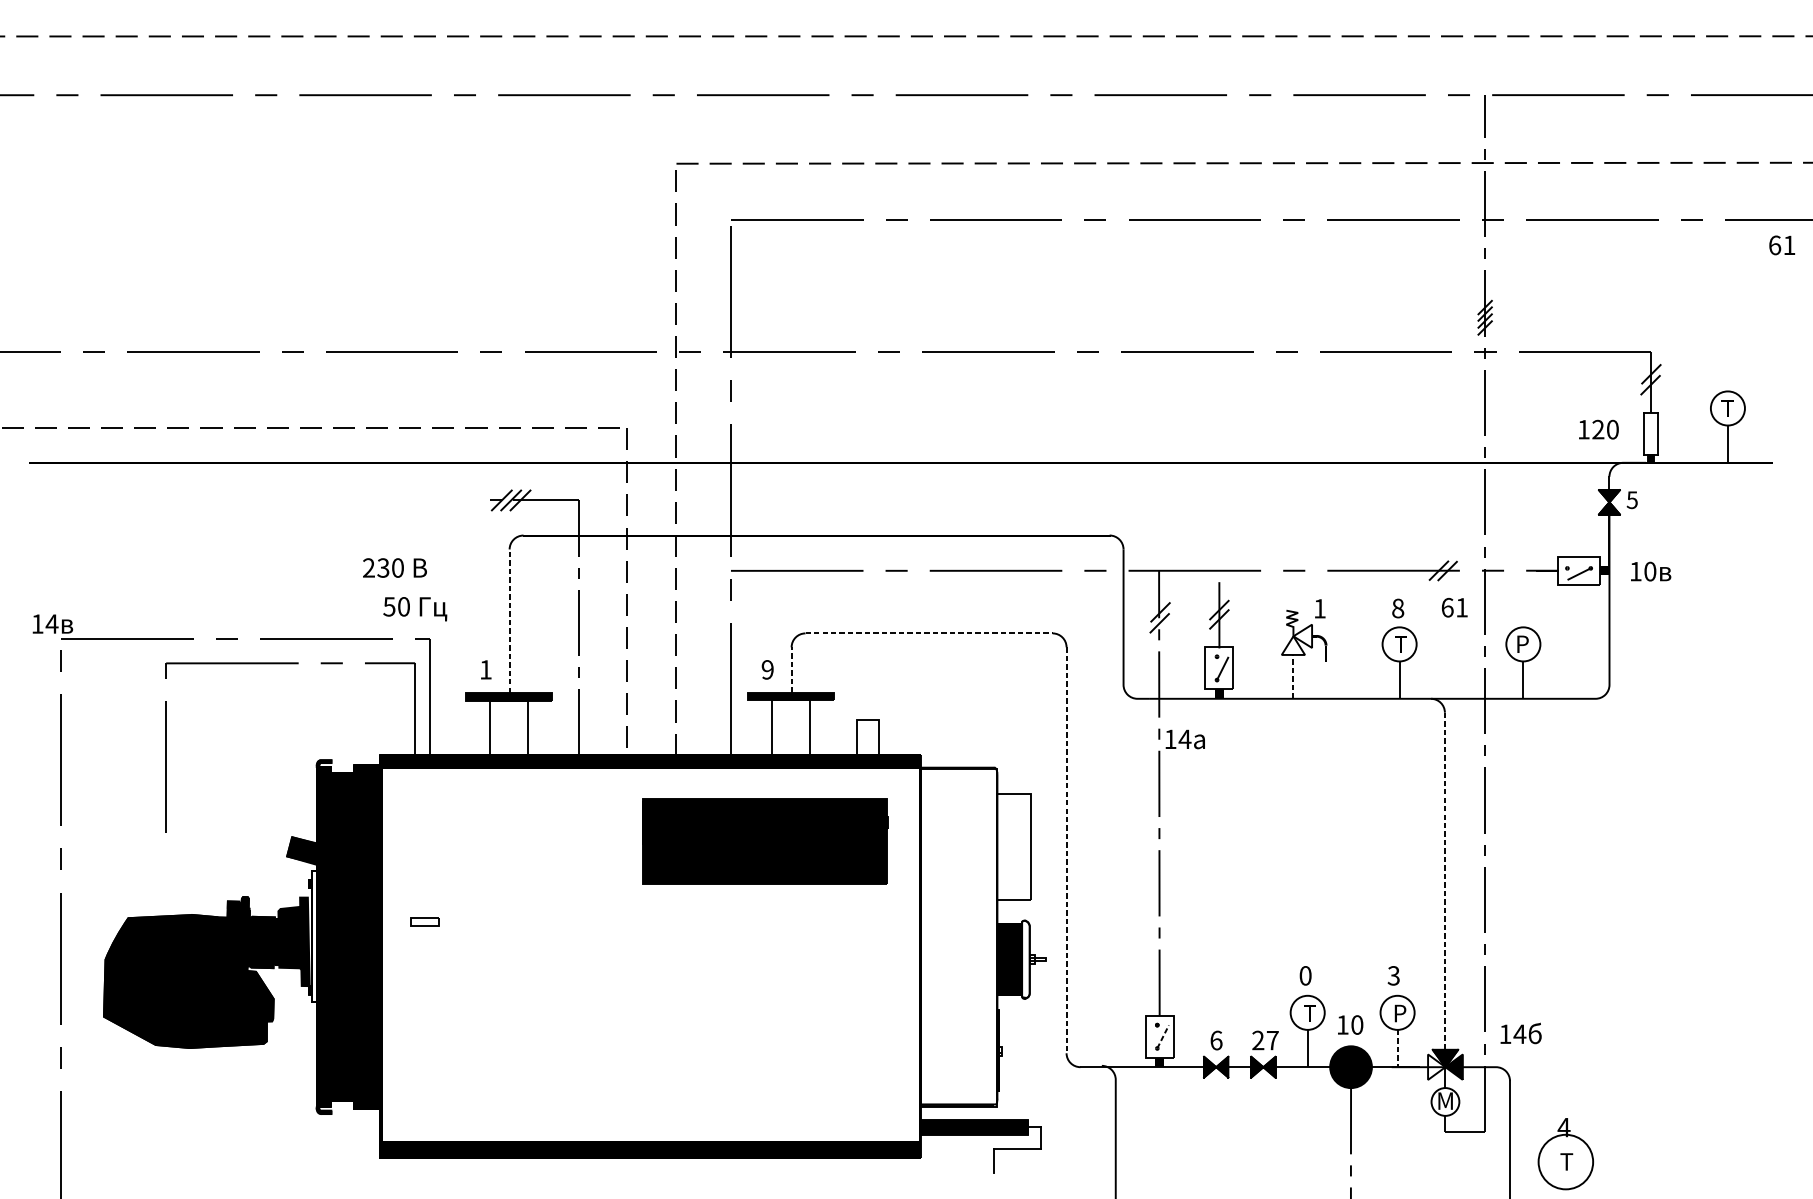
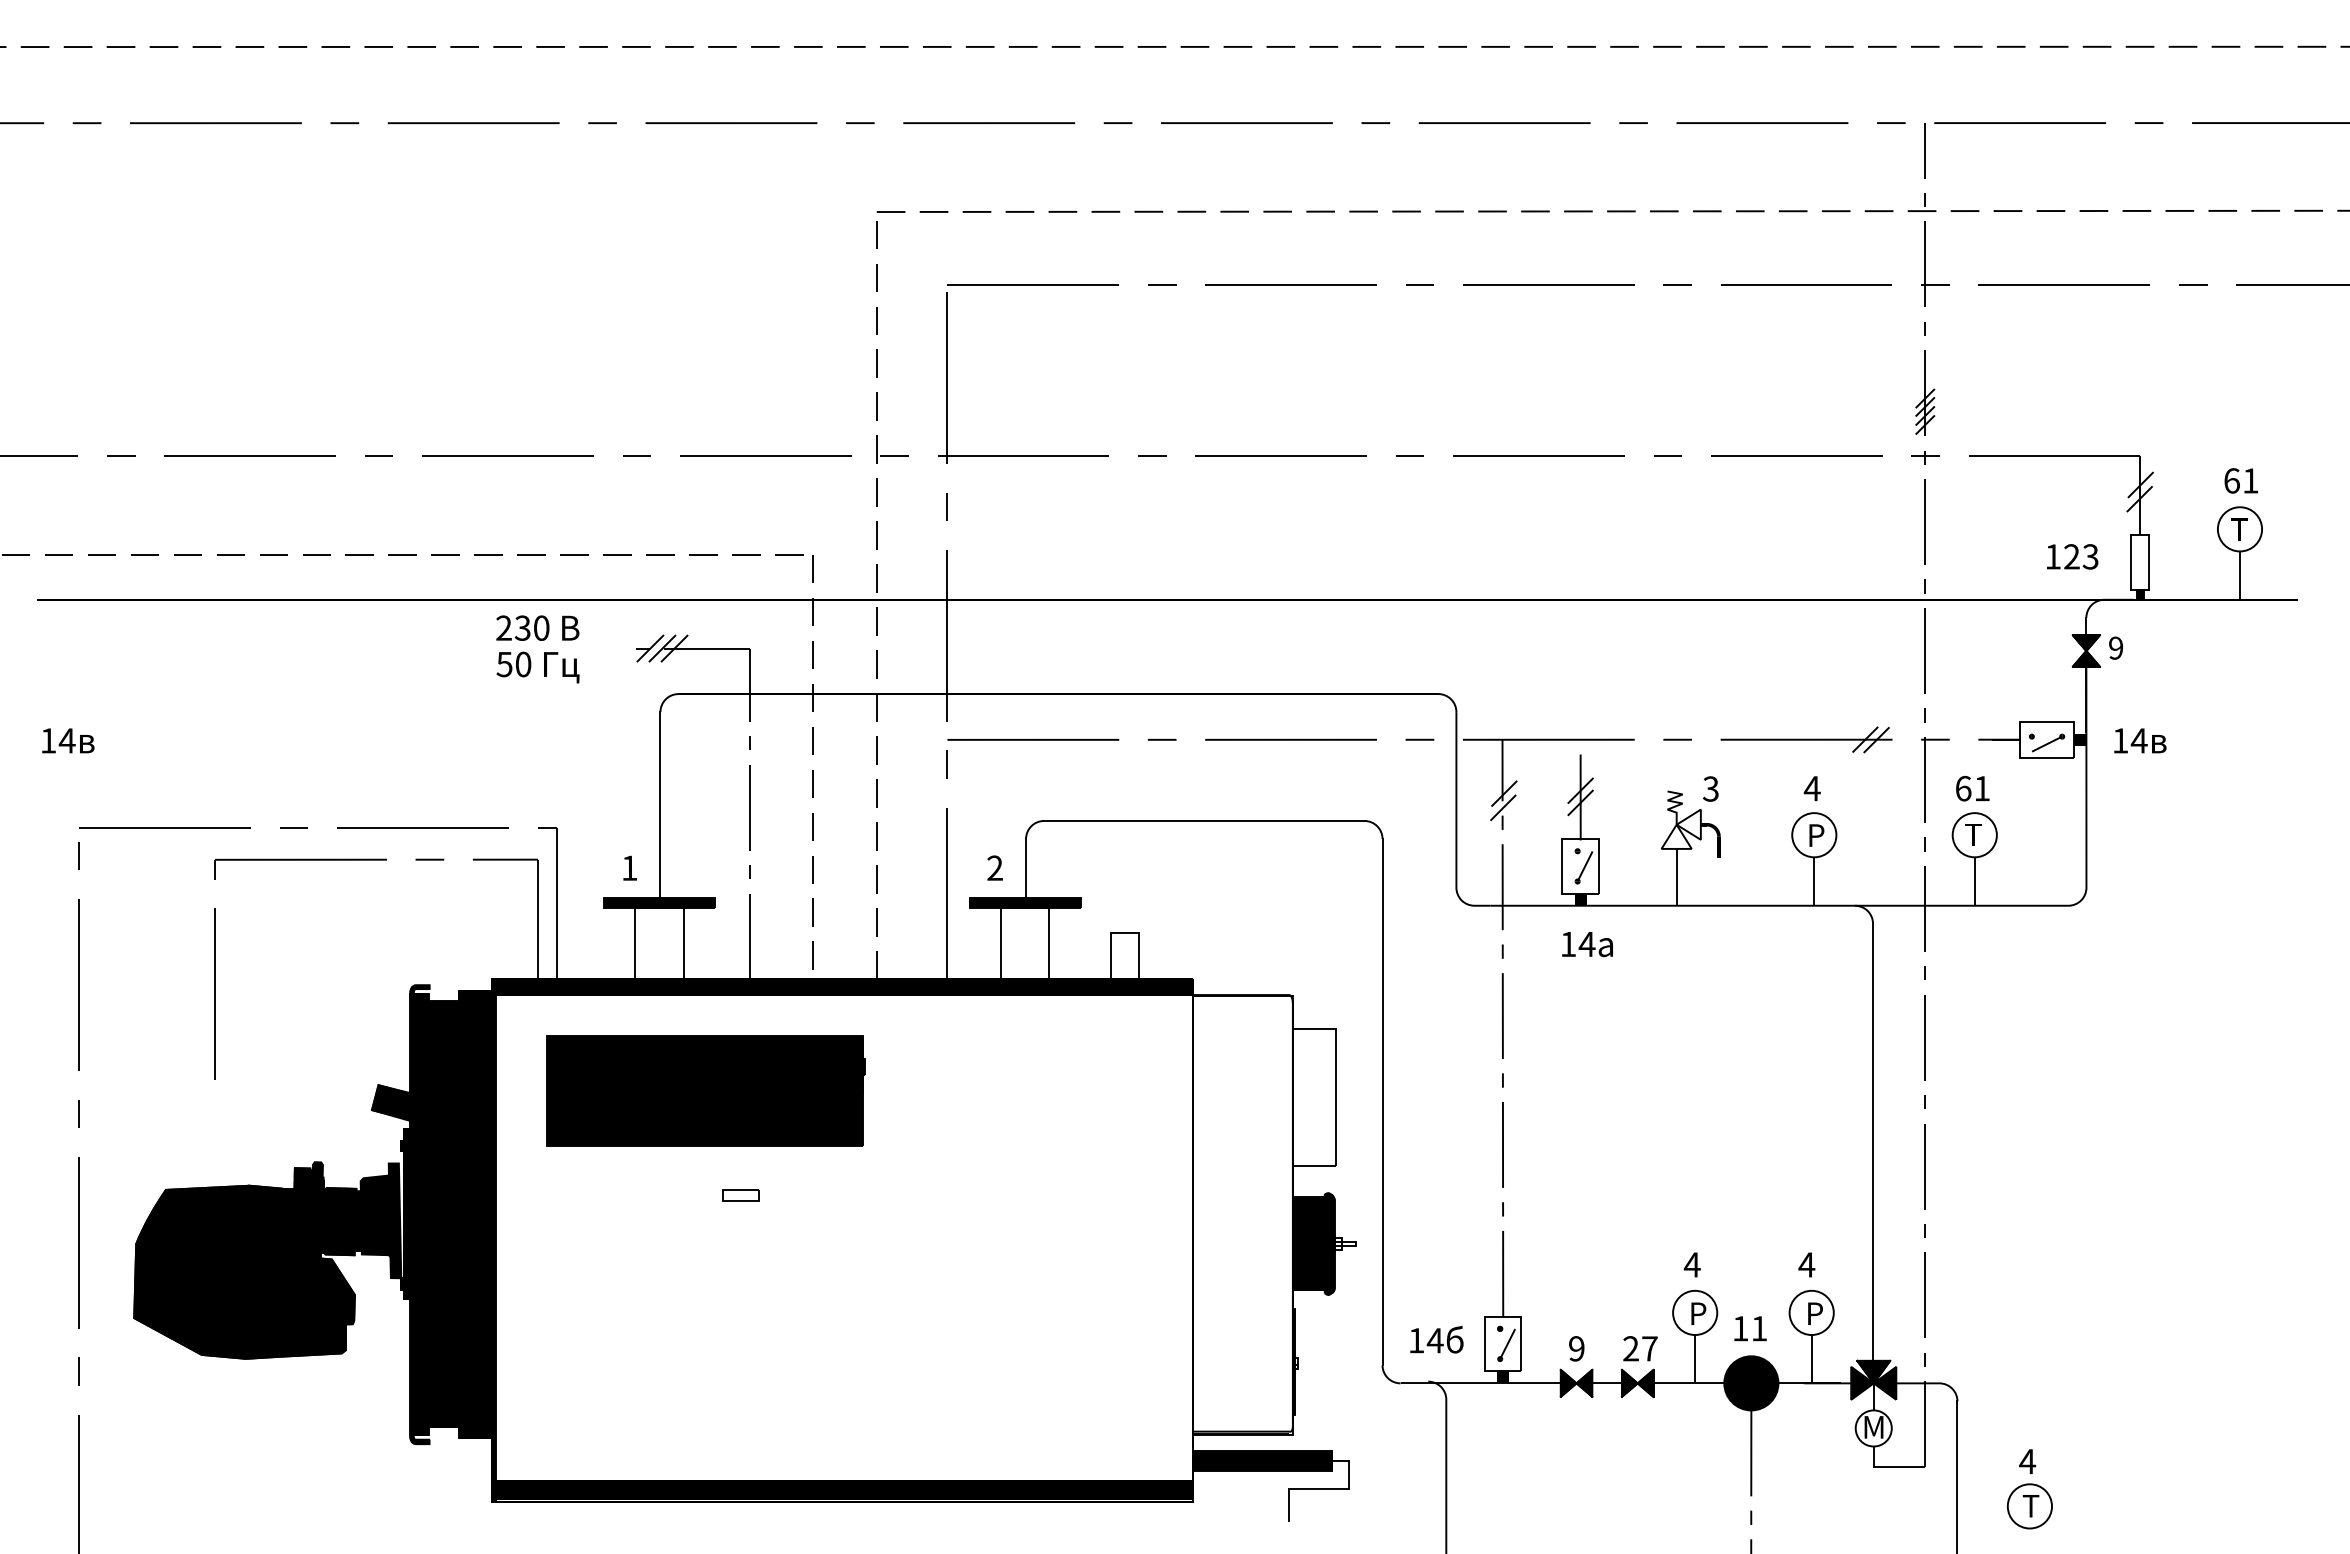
text: (1781, 245) -> (2240, 480), moved
text: (1612, 429) -> (2090, 556), 120 -> 123
text: (1631, 499) -> (2115, 647), 5 -> 9
text: (394, 567) -> (537, 627), moved
text: (1649, 571) -> (2138, 740), 10 -> 14
text: (1454, 607) -> (1972, 788), moved
text: (1319, 608) -> (1710, 788), 1 -> 3
text: (1397, 608) -> (1811, 788), 8 -> 4
text: (414, 609) -> (537, 667), moved
line: (509, 620) -> (660, 804), dashed -> solid
text: (53, 623) -> (68, 740), moved
line: (929, 633) -> (1204, 820), dashed -> solid
text: (1522, 643) -> (1973, 834), P -> Т
text: (1401, 644) -> (1816, 835), Т -> P
line: (791, 669) -> (1026, 867), dashed -> solid
text: (767, 670) -> (994, 868), 9 -> 2
line: (1293, 676) -> (1676, 876), dashed -> solid
text: (1185, 739) -> (1587, 944), moved
part: (764, 841) -> (705, 1090), moved
line: (1066, 850) -> (1382, 1102), dashed -> solid
line: (1445, 881) -> (1873, 1142), dashed -> solid
part: (424, 922) -> (740, 1195), moved
fill: (314, 936) -> (407, 1213), added
fill: (1025, 960) -> (1329, 1244), added
text: (1304, 975) -> (1691, 1264), 0 -> 4
text: (1393, 975) -> (1806, 1264), 3 -> 4
text: (1310, 1013) -> (1698, 1313), Т -> P
text: (1357, 1024) -> (1759, 1328), 10 -> 11
text: (1520, 1033) -> (1436, 1339), moved
line: (1162, 1037) -> (1507, 1344), dashed -> solid
text: (1216, 1040) -> (1576, 1348), 6 -> 9
line: (1397, 1048) -> (1811, 1359), dashed -> solid
fill: (1436, 1066) -> (1862, 1382), added
circle: (1565, 1162) -> (2029, 1506), size x0.62

